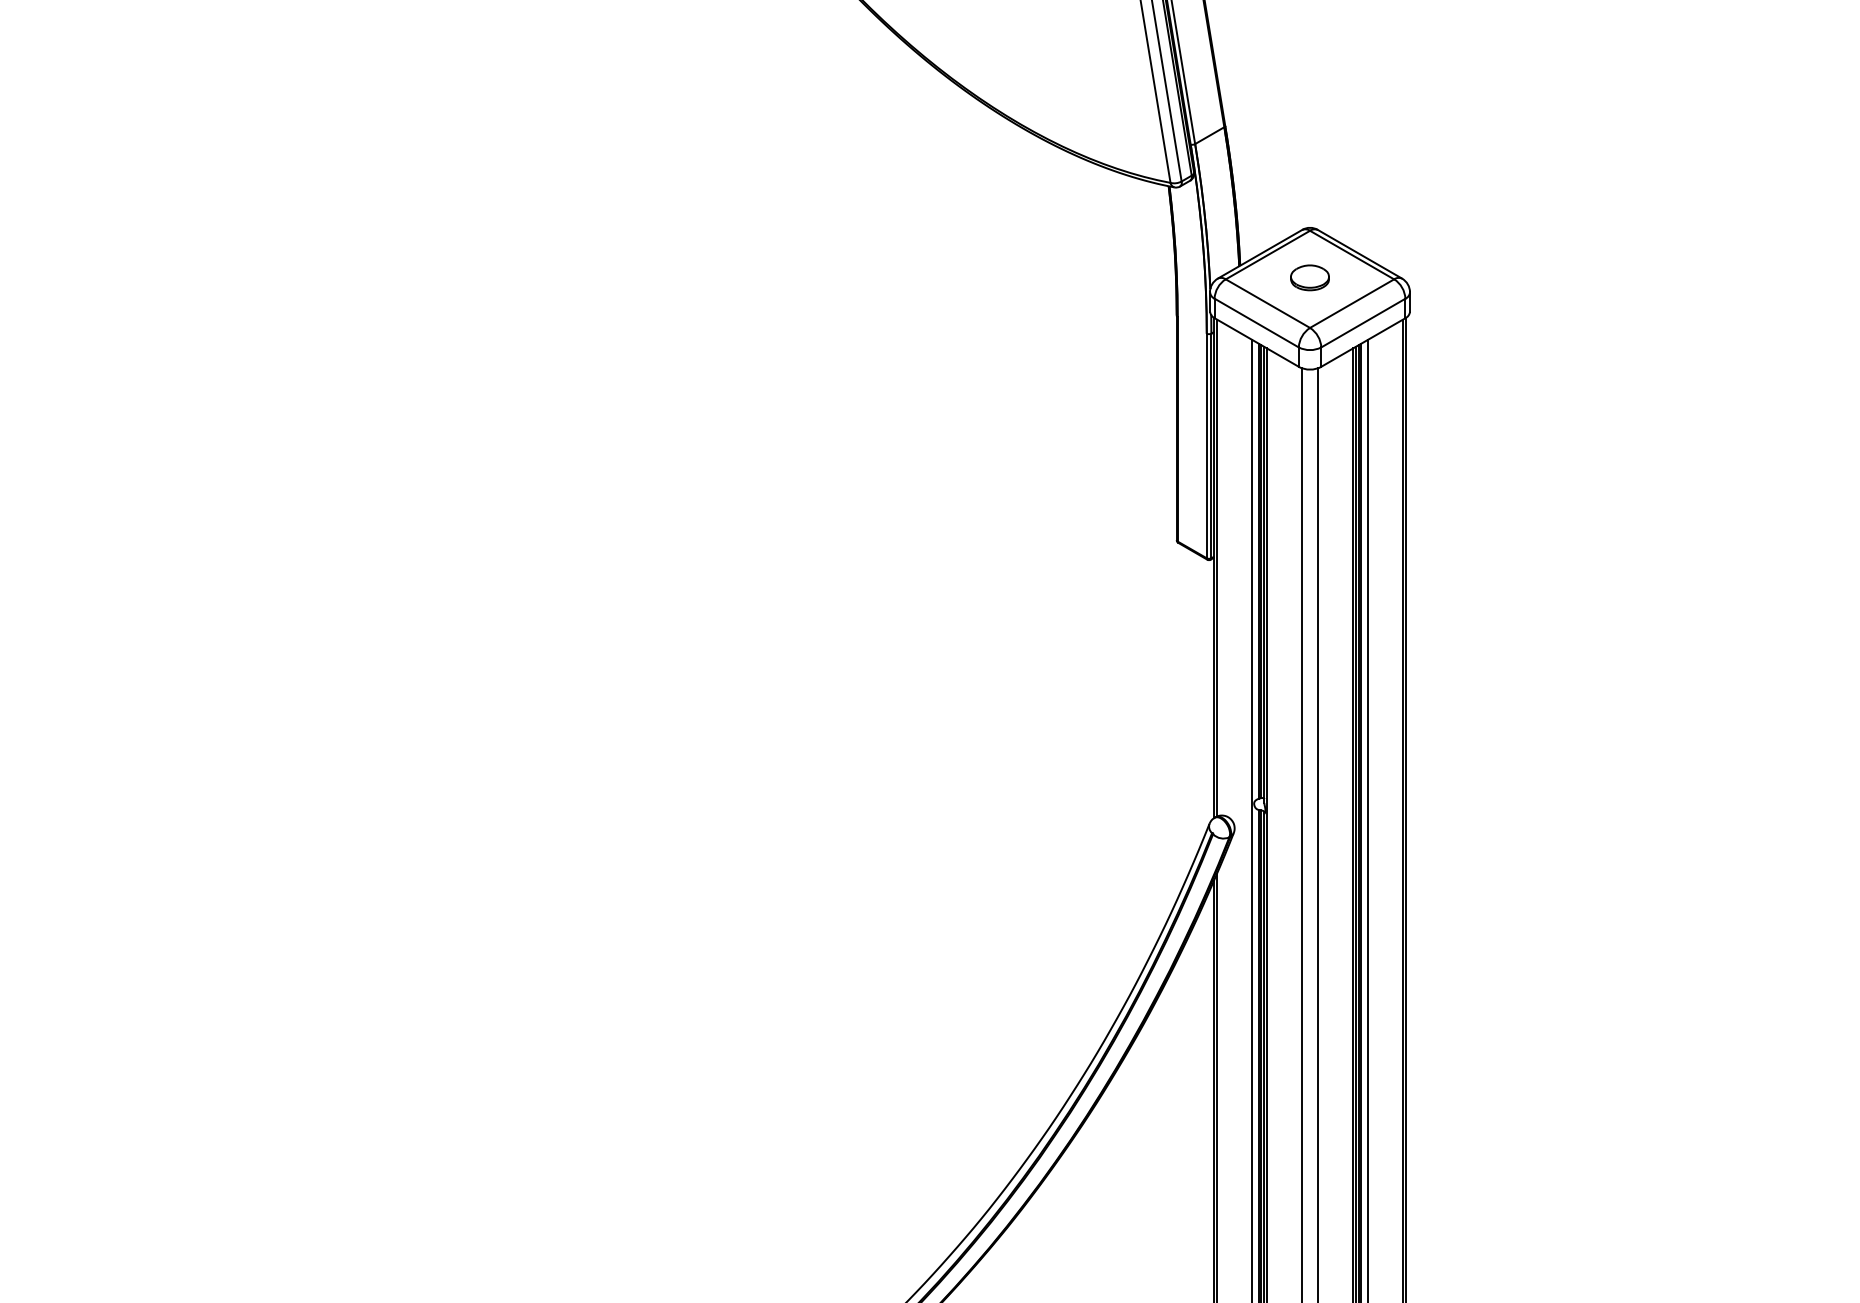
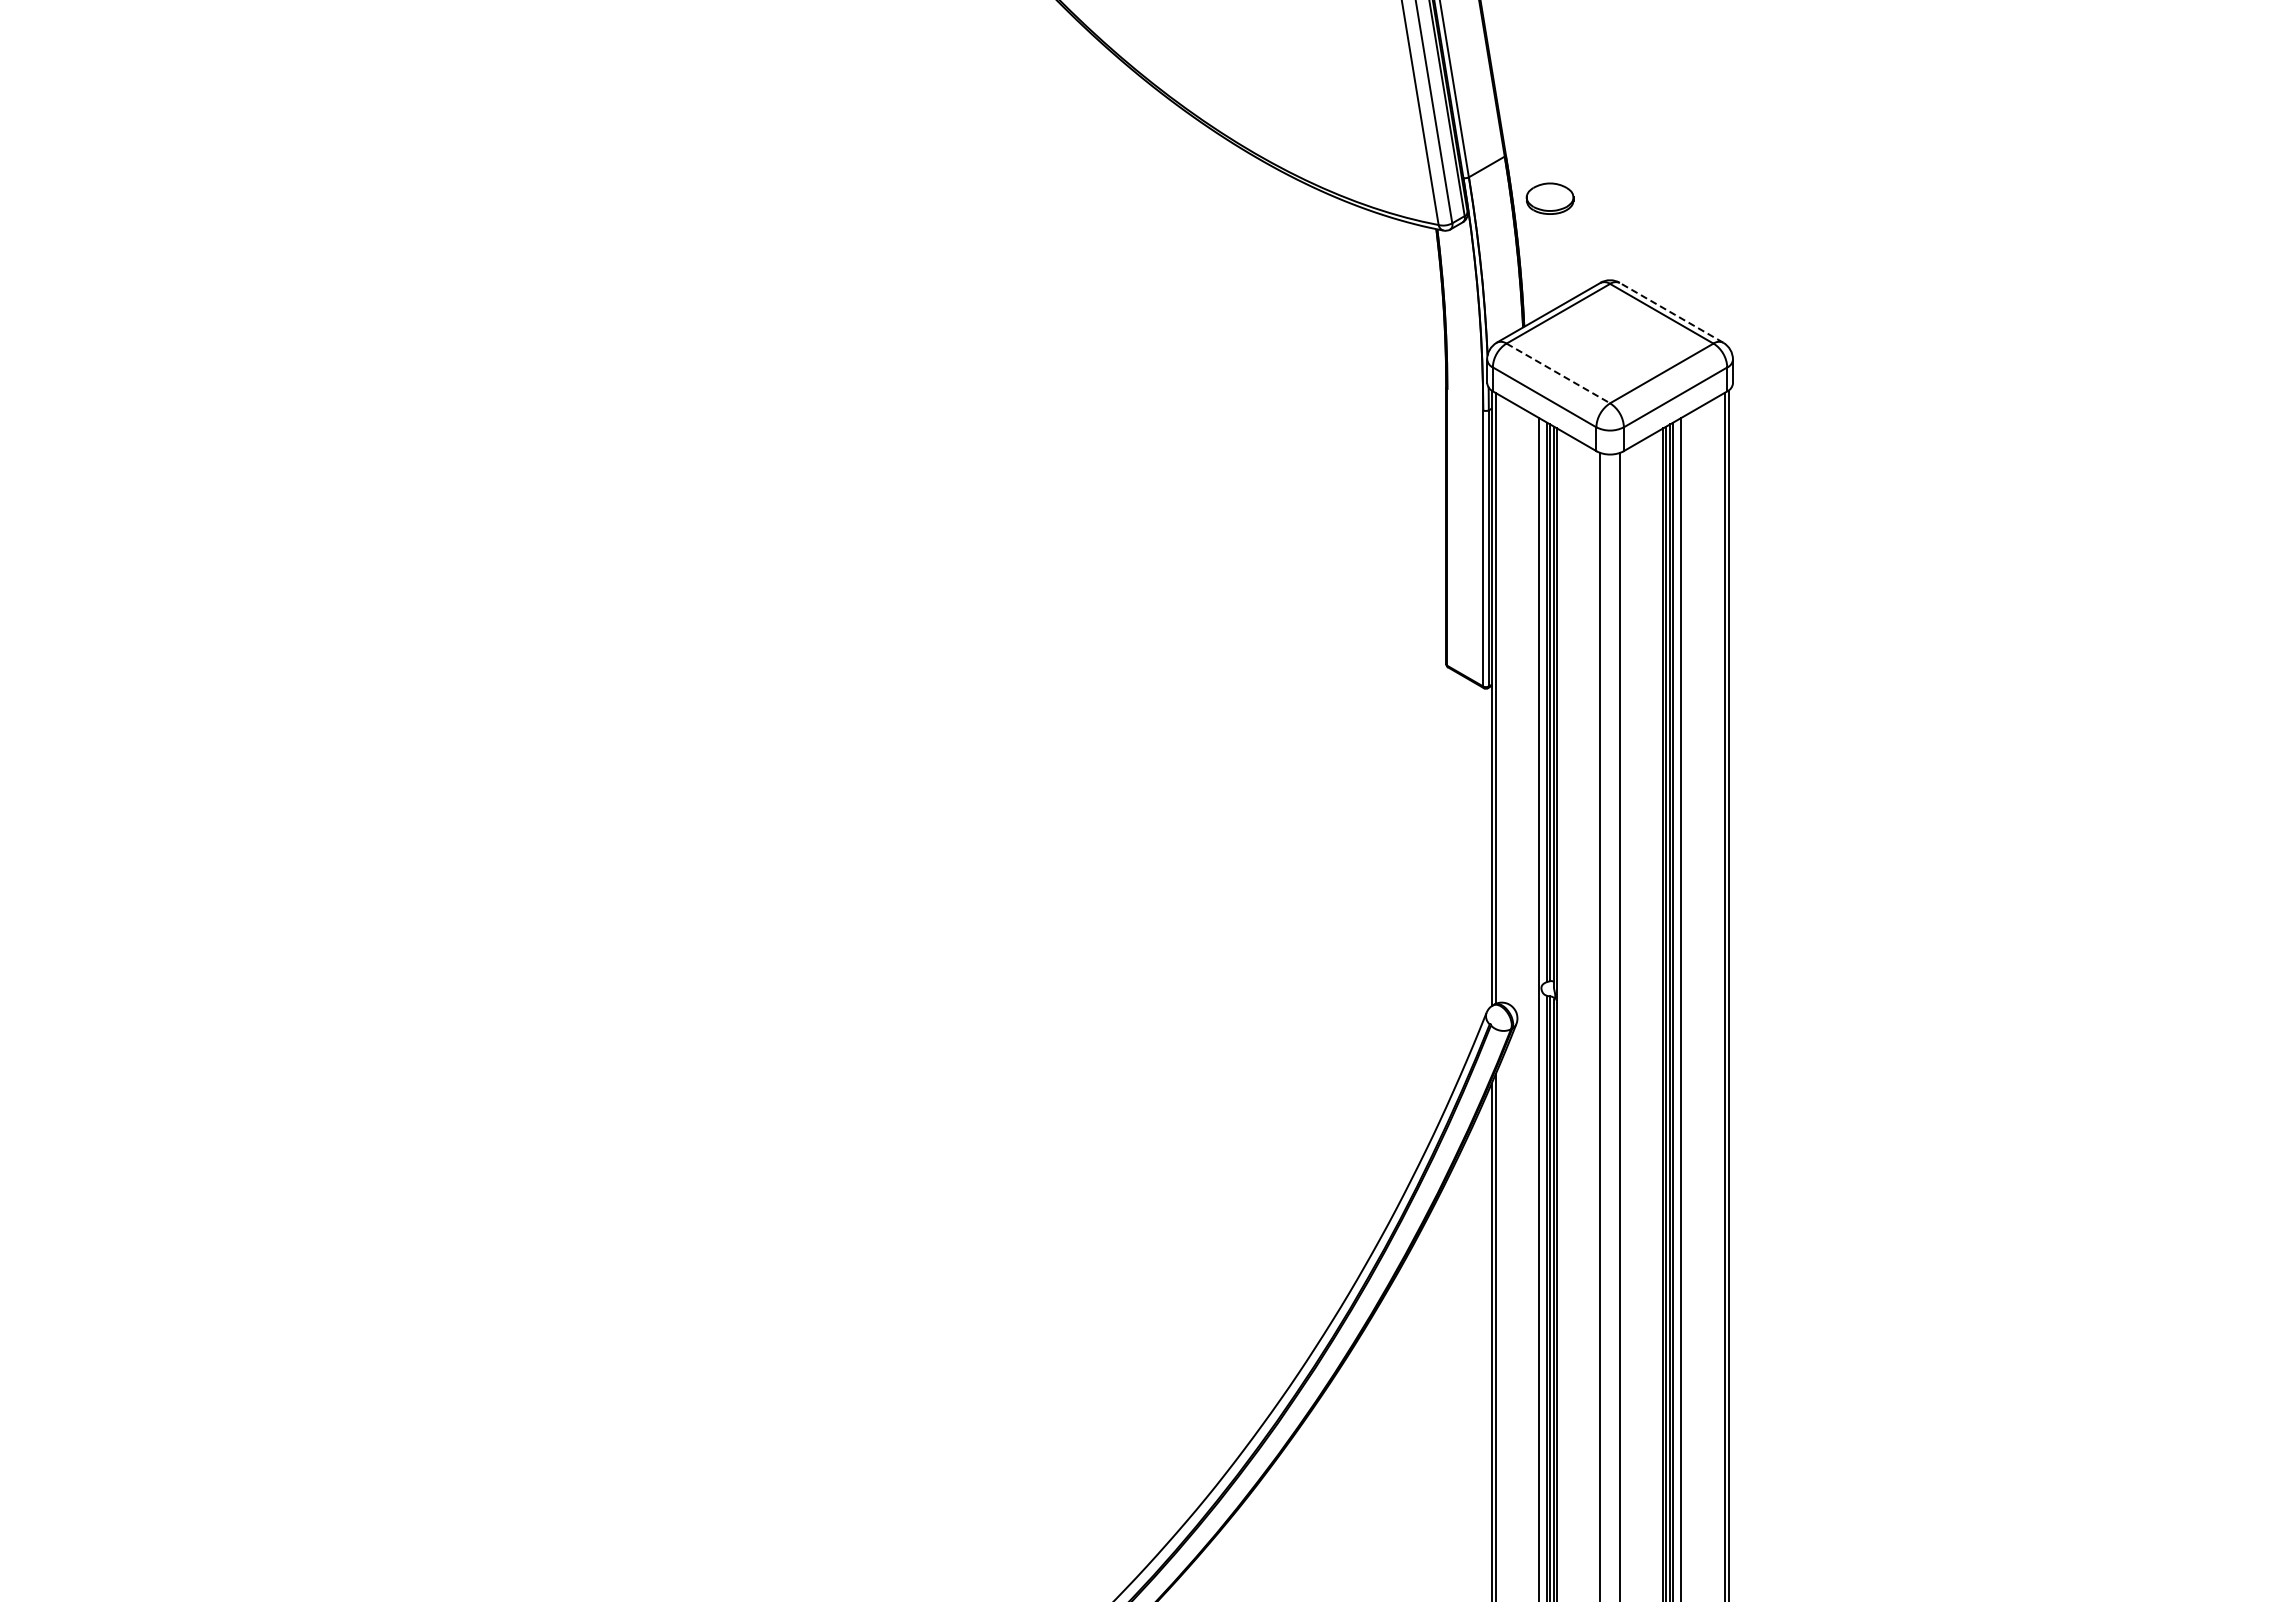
line: (1359, 254) -> (1671, 312), solid -> dashed
part: (1309, 277) -> (1549, 198), moved
line: (1268, 303) -> (1558, 373), solid -> dashed

